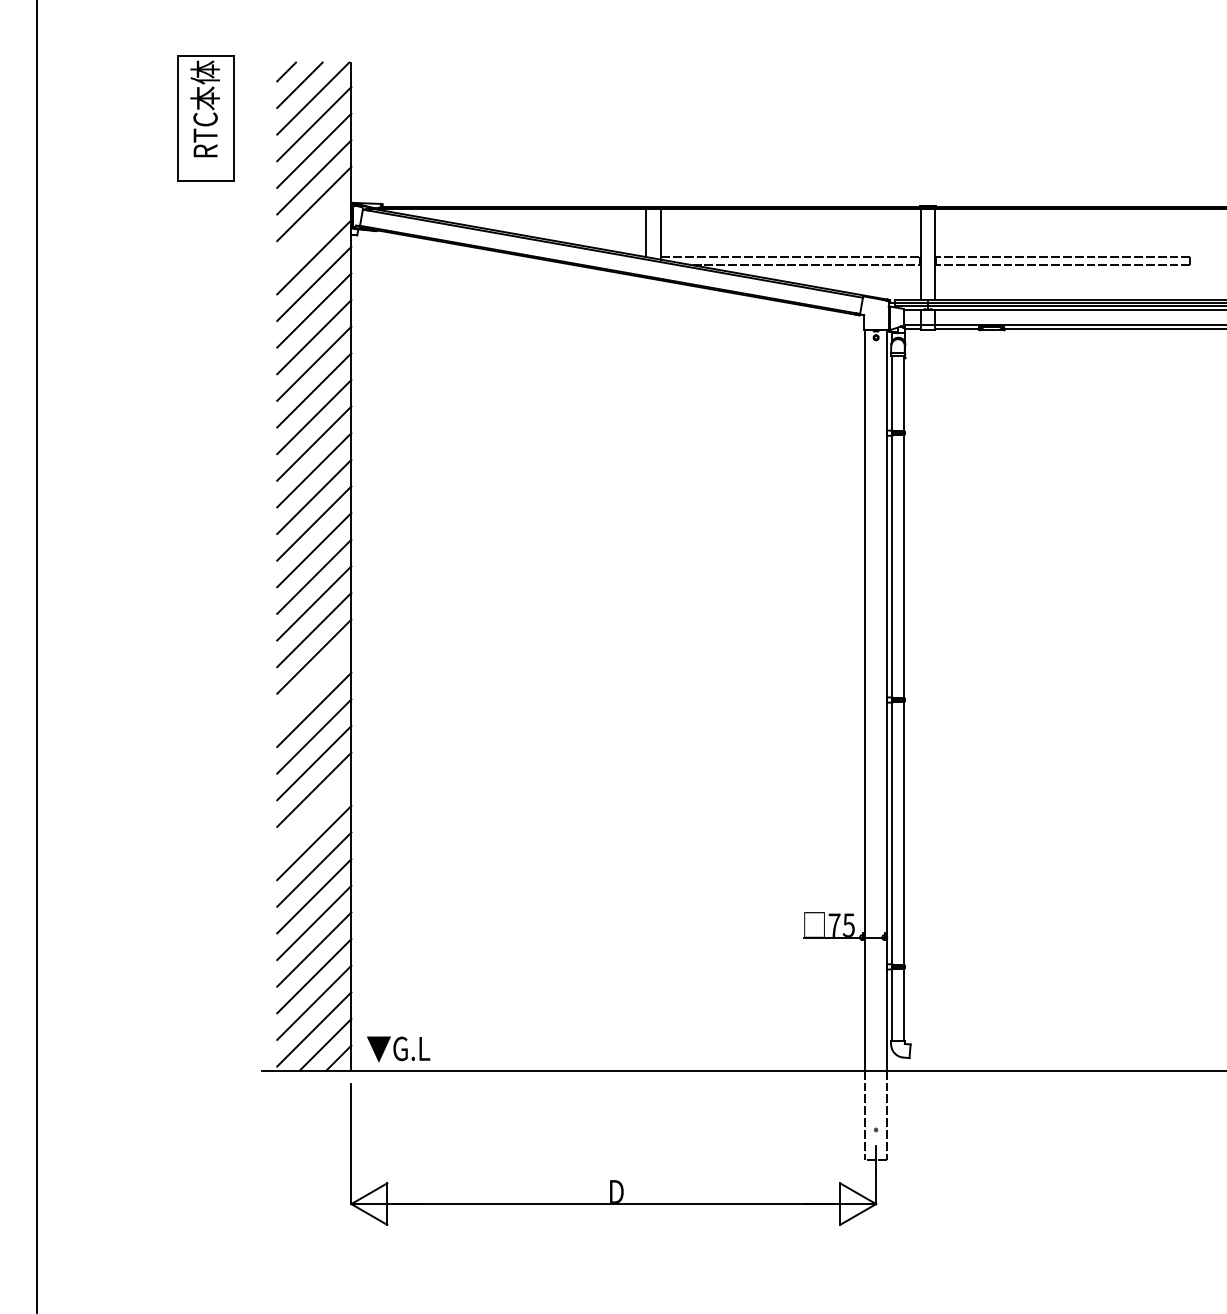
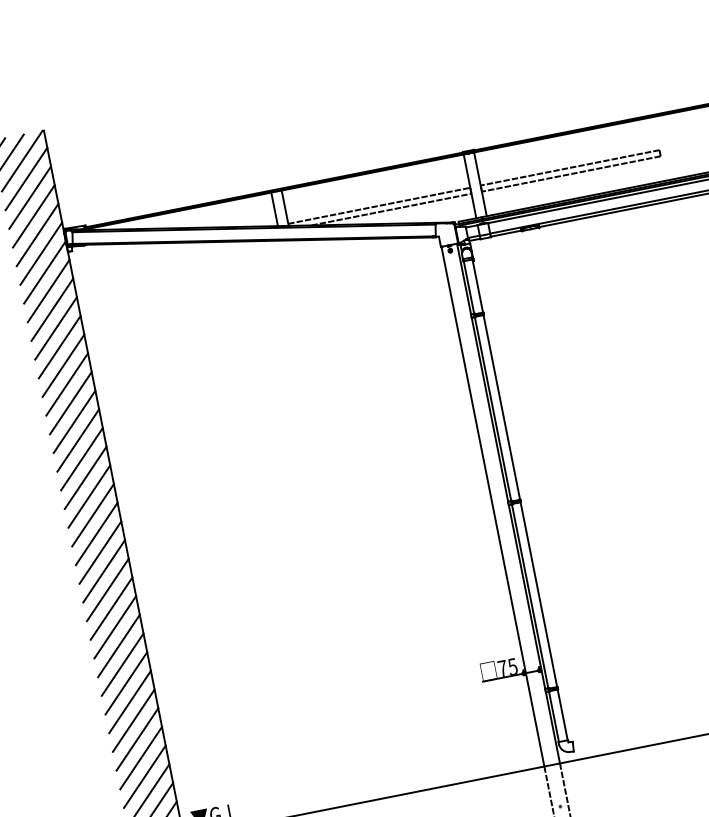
line: (314, 230) -> (41, 253), added
line: (314, 683) -> (104, 571), added
line: (314, 816) -> (122, 664), added

